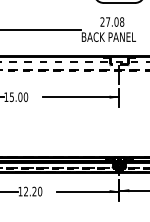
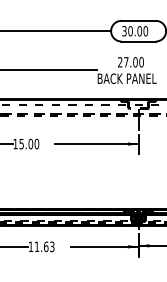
text: (122, 22) -> (141, 62), 27.08 -> 27.00
text: (32, 191) -> (44, 246), 12.20 -> 11.63

